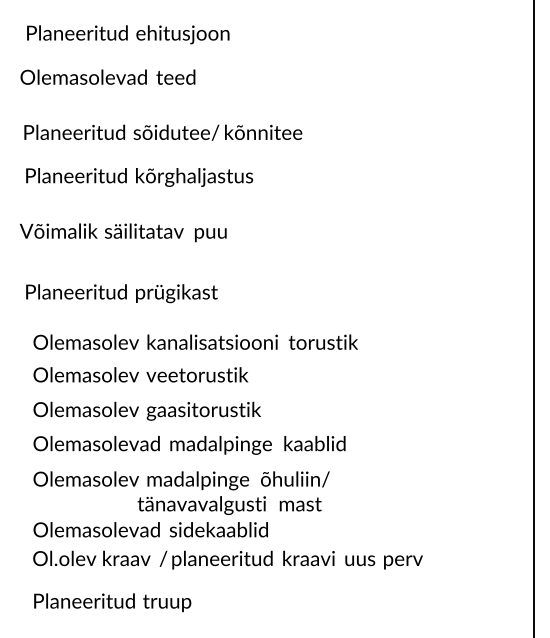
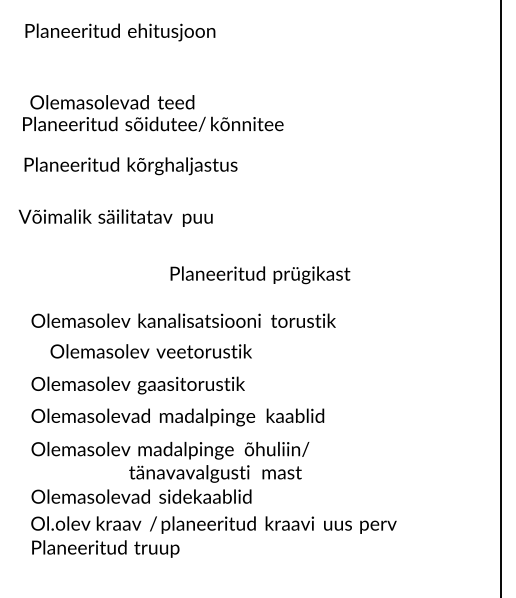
text: (108, 77) -> (112, 102), moved
text: (121, 293) -> (260, 275), moved
text: (140, 374) -> (150, 351), moved
text: (112, 602) -> (105, 548), moved

